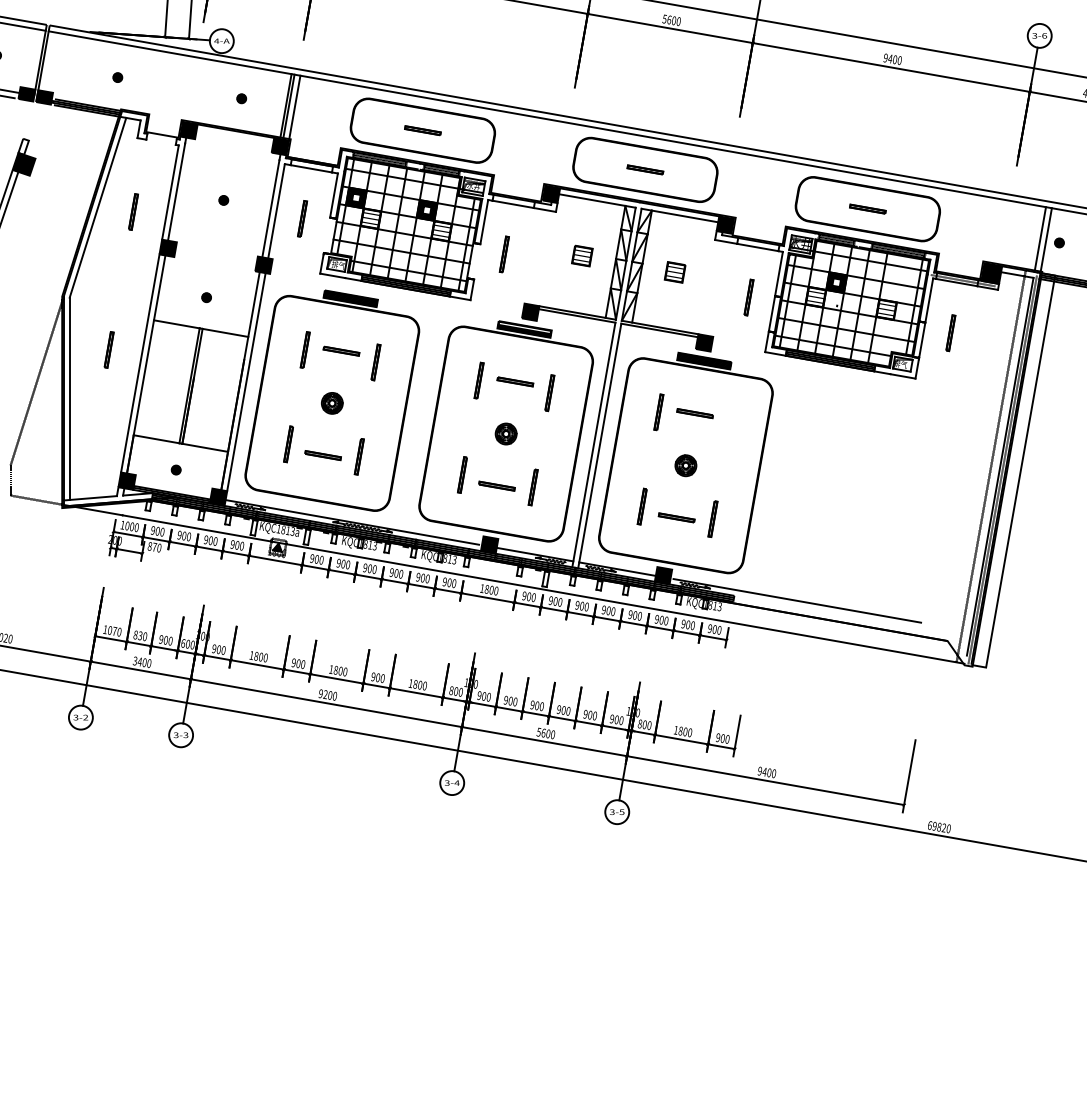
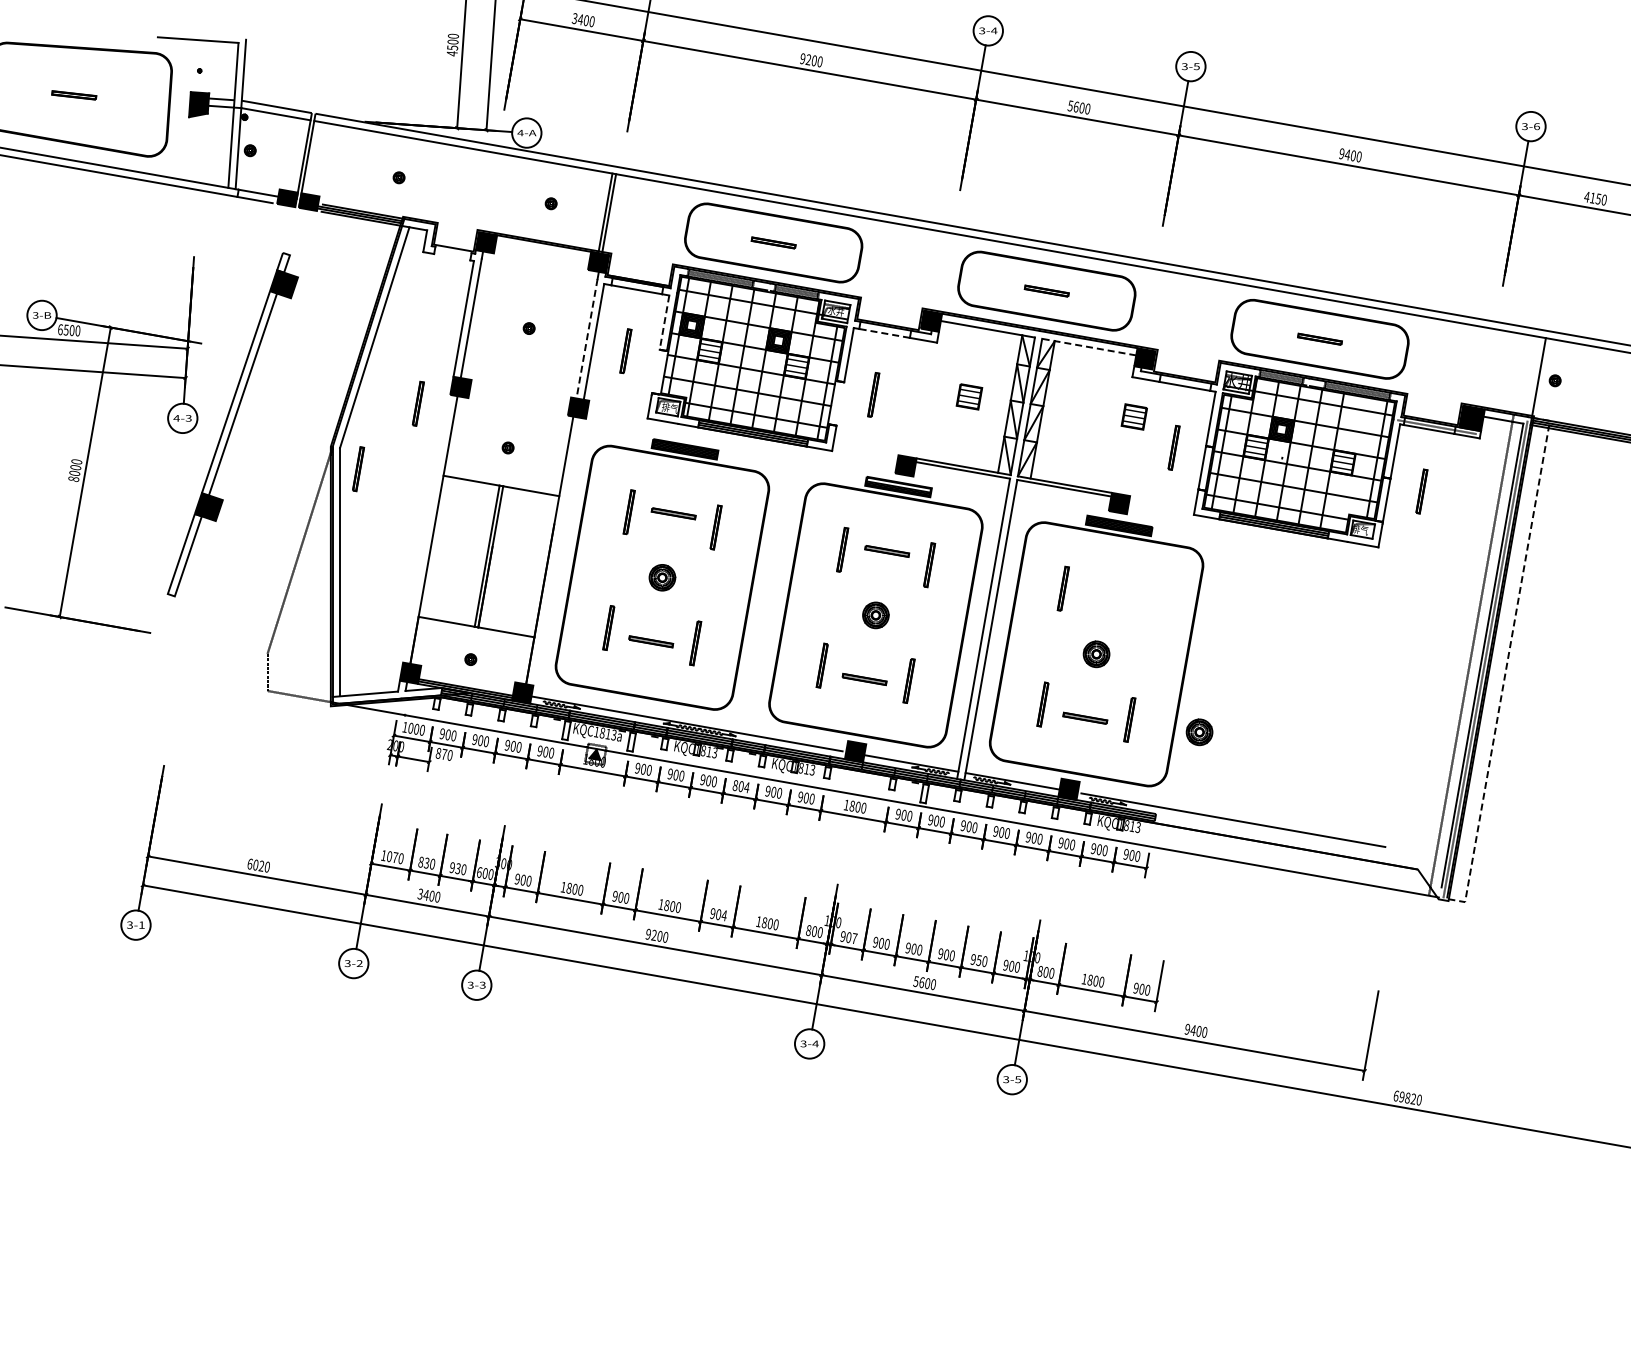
line: (294, 108) -> (616, 215), removed
line: (333, 195) -> (664, 322), solid -> dashed
line: (513, 204) -> (884, 333), solid -> dashed
line: (271, 208) -> (587, 338), solid -> dashed
part: (132, 211) -> (417, 403), moved
line: (680, 215) -> (1089, 347), solid -> dashed
line: (1040, 239) -> (1531, 376), removed
part: (674, 272) -> (1133, 416), moved
part: (109, 350) -> (358, 469), moved
line: (140, 363) -> (426, 528), removed
line: (246, 381) -> (556, 551), removed
part: (694, 412) -> (1107, 589), removed
line: (1020, 472) -> (1507, 662), solid -> dashed
part: (769, 529) -> (1199, 732), added
text: (395, 573) -> (740, 786), 900 -> 804
text: (165, 640) -> (457, 868), 900 -> 930
text: (382, 678) -> (723, 915), 900 -> 904
text: (488, 697) -> (854, 938), 900 -> 907
text: (589, 715) -> (978, 960), 900 -> 950

